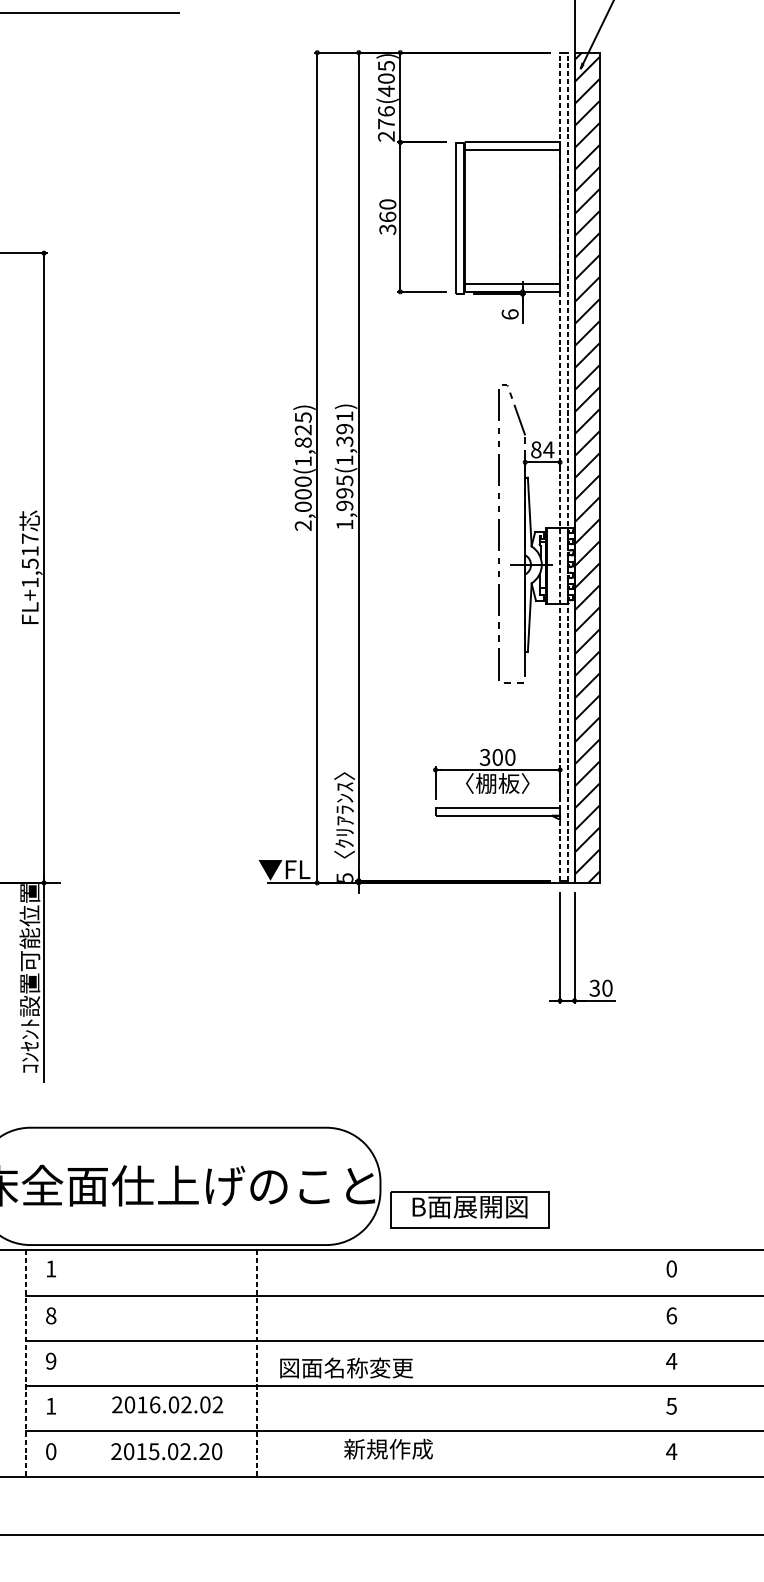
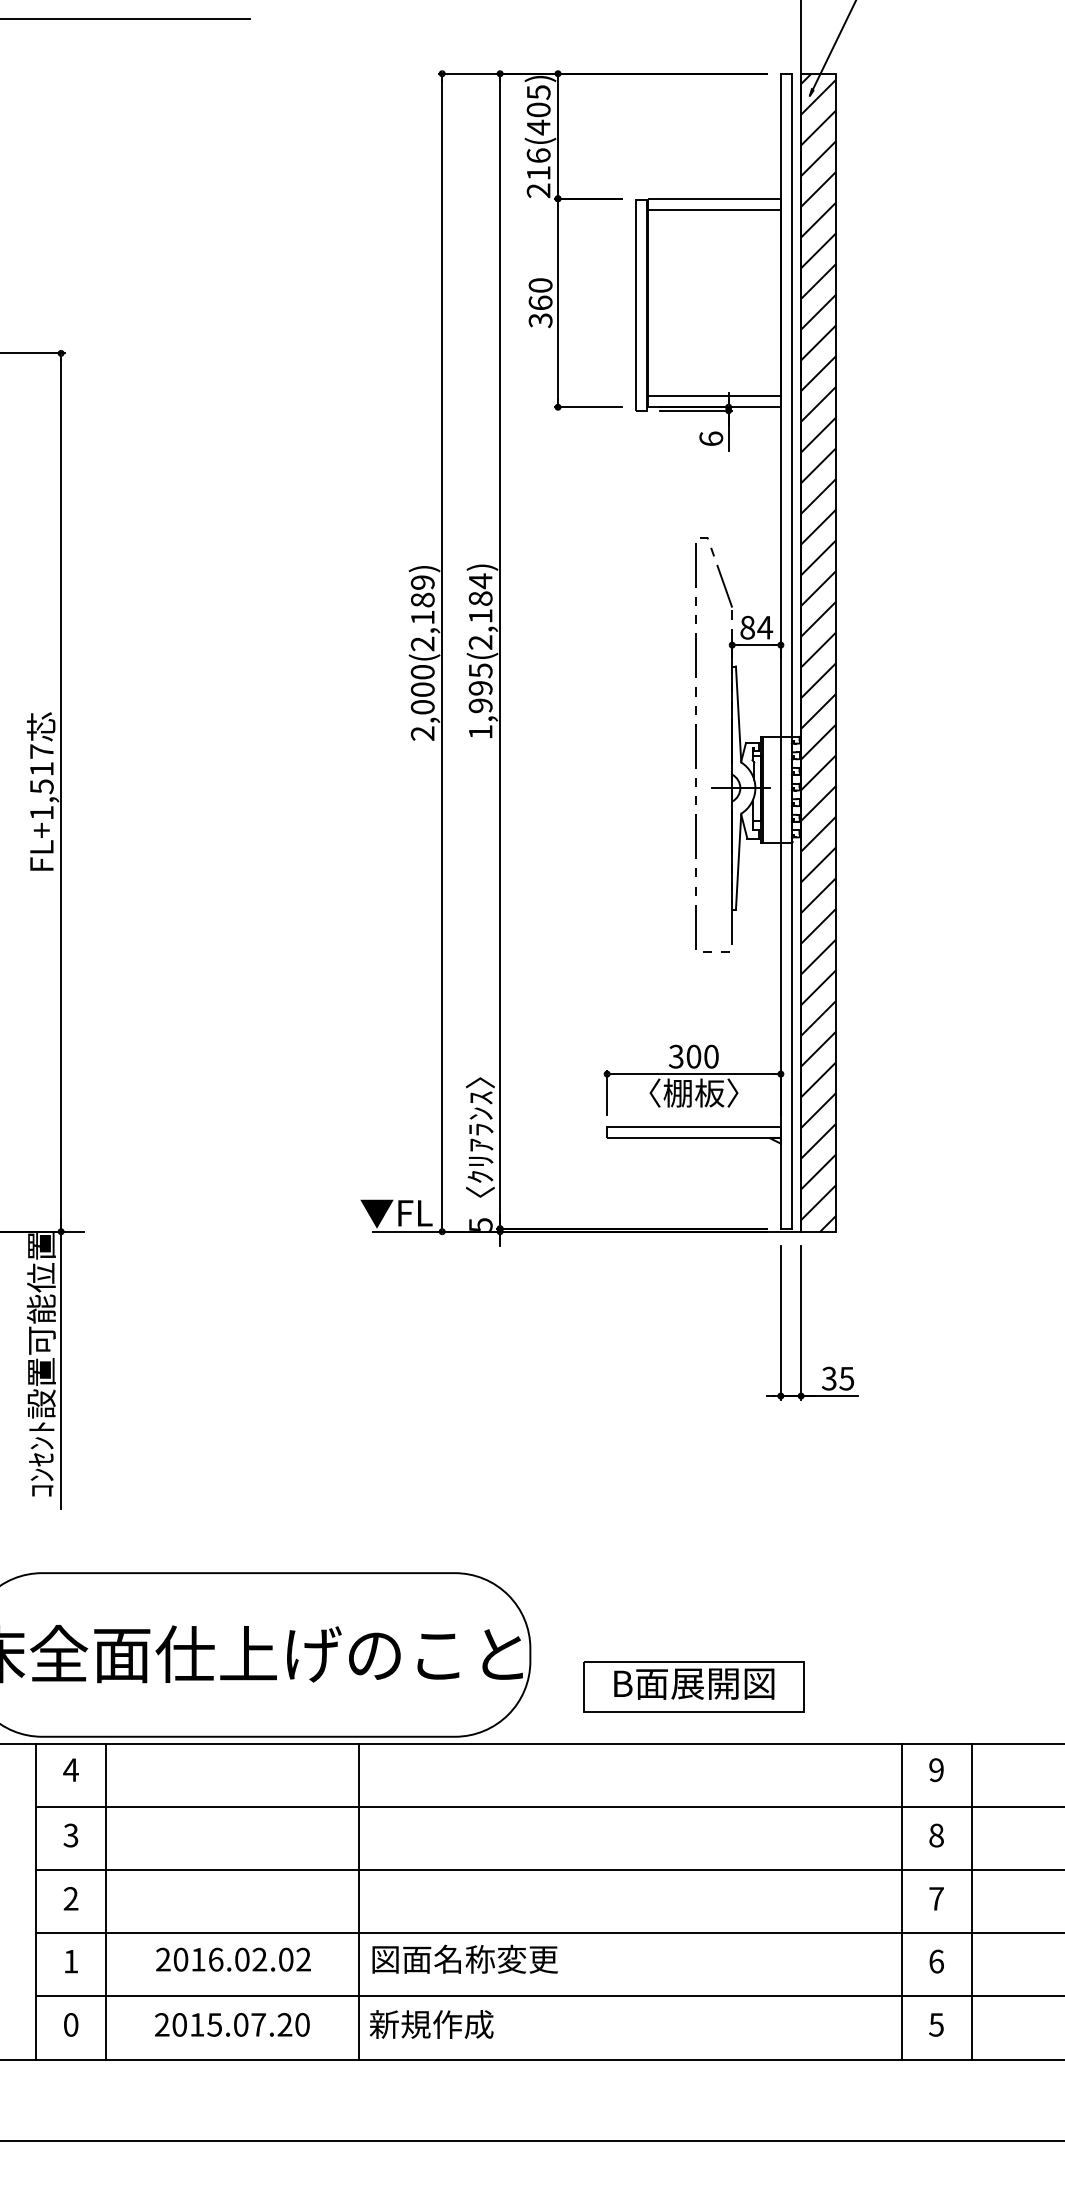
text: (386, 124) -> (538, 173), 276(405) -> 216(405)
text: (344, 438) -> (480, 611), 1,995(1,391) -> 1,995(2,184)
text: (303, 439) -> (422, 613), 2,000(1,825) -> 2,000(2,189)
line: (559, 466) -> (780, 651), dashed -> solid
line: (567, 466) -> (791, 651), dashed -> solid
text: (607, 988) -> (846, 1378), 30 -> 35
part: (469, 1209) -> (693, 1686), moved
text: (50, 1268) -> (70, 1769), 1 -> 4
text: (671, 1269) -> (936, 1770), 0 -> 9
text: (50, 1315) -> (70, 1835), 8 -> 3
text: (671, 1315) -> (936, 1835), 6 -> 8
text: (50, 1361) -> (70, 1898), 9 -> 2
text: (671, 1361) -> (936, 1898), 4 -> 7
line: (26, 1363) -> (36, 1901), dashed -> solid
line: (76, 1363) -> (106, 1901), added
line: (257, 1363) -> (358, 1901), dashed -> solid
line: (646, 1363) -> (901, 1901), added
line: (696, 1363) -> (971, 1901), added
text: (346, 1367) -> (464, 1958), moved
text: (671, 1406) -> (936, 1961), 5 -> 6
text: (388, 1449) -> (431, 2024), moved
text: (185, 1451) -> (258, 2024), 2015.02.20 -> 2015.07.20
text: (671, 1451) -> (936, 2024), 4 -> 5

